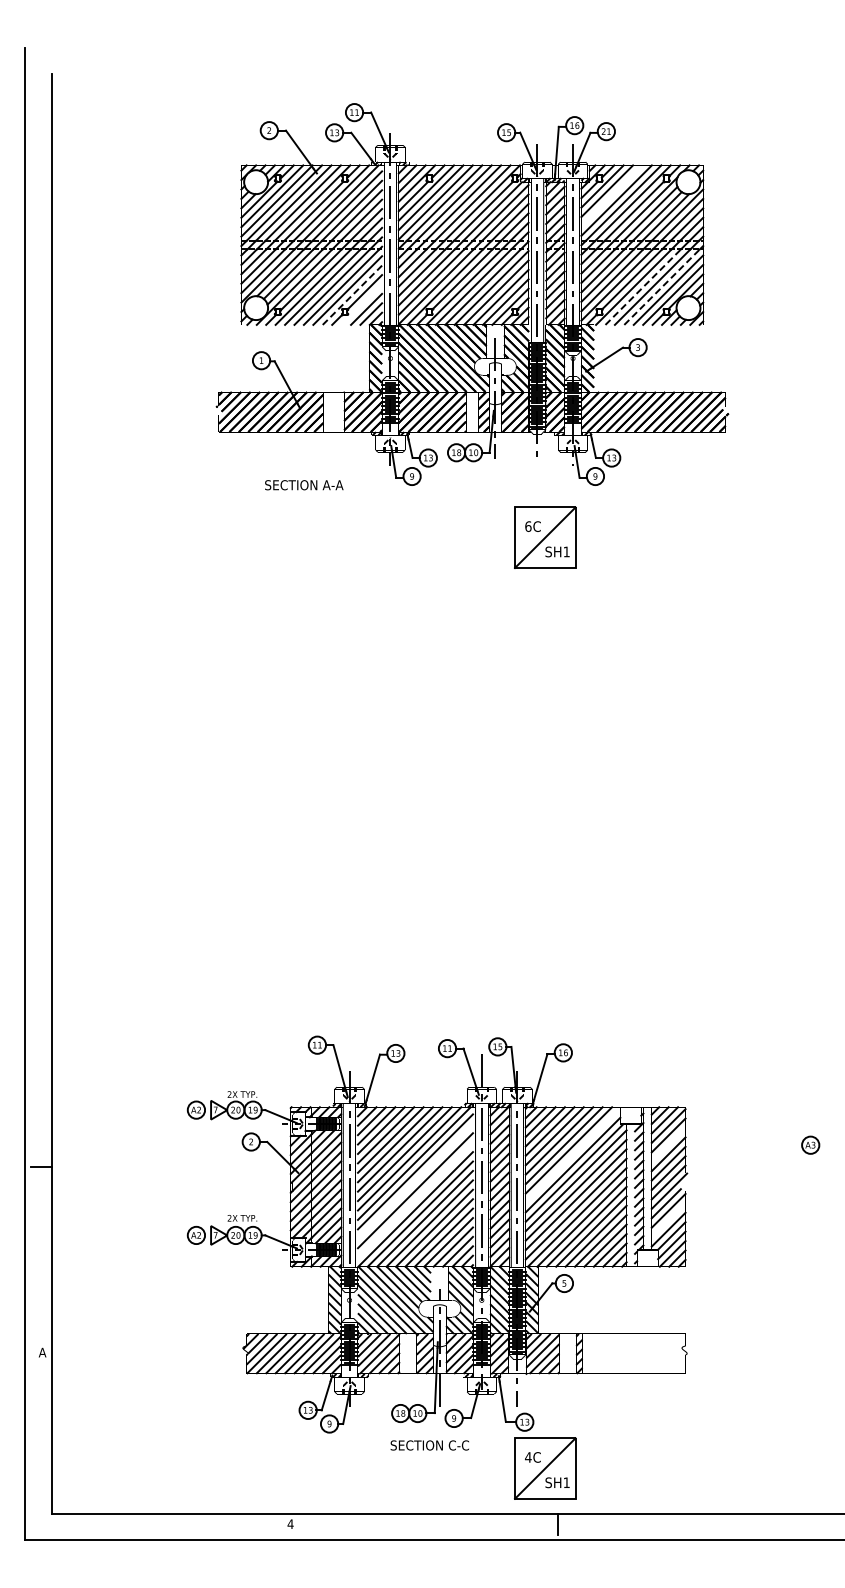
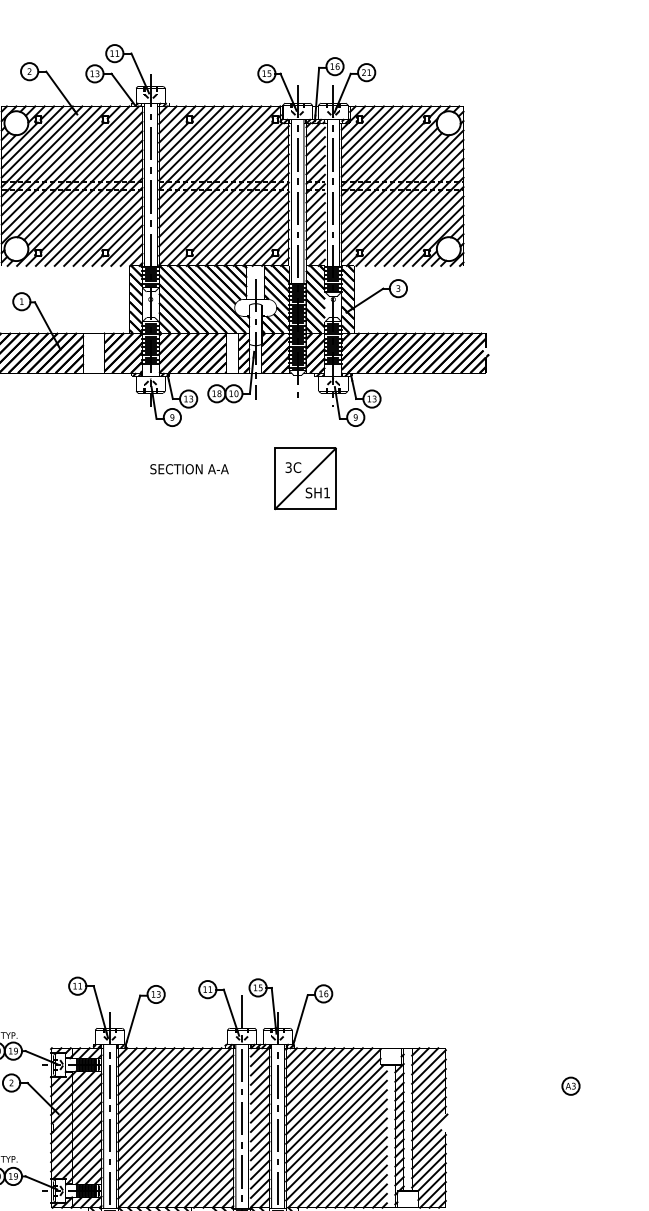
line: (611, 195) -> (371, 136), added
line: (643, 286) -> (403, 227), dashed -> solid
line: (662, 286) -> (422, 227), dashed -> solid
line: (352, 295) -> (112, 236), dashed -> solid
line: (361, 304) -> (121, 245), added
text: (304, 485) -> (189, 469), moved
text: (528, 526) -> (288, 467), 6C -> 3C
line: (668, 1144) -> (428, 1085), added
line: (572, 1155) -> (332, 1096), added
line: (414, 1181) -> (174, 1122), added
line: (414, 1199) -> (174, 1140), added
line: (668, 1220) -> (428, 1161), added

